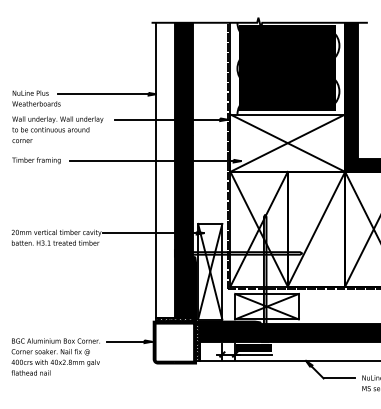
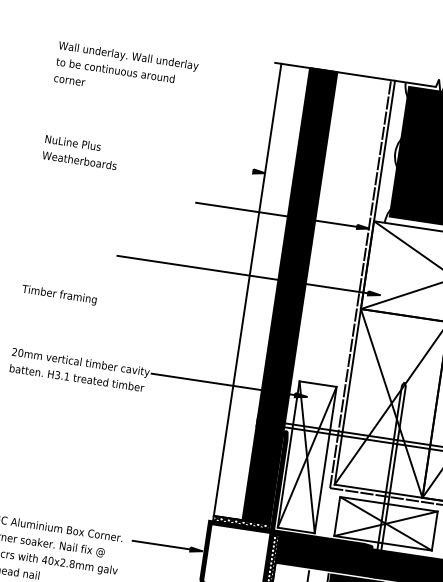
line: (107, 94) -> (190, 162), removed
text: (57, 129) -> (125, 71), moved
text: (36, 160) -> (59, 294), moved

